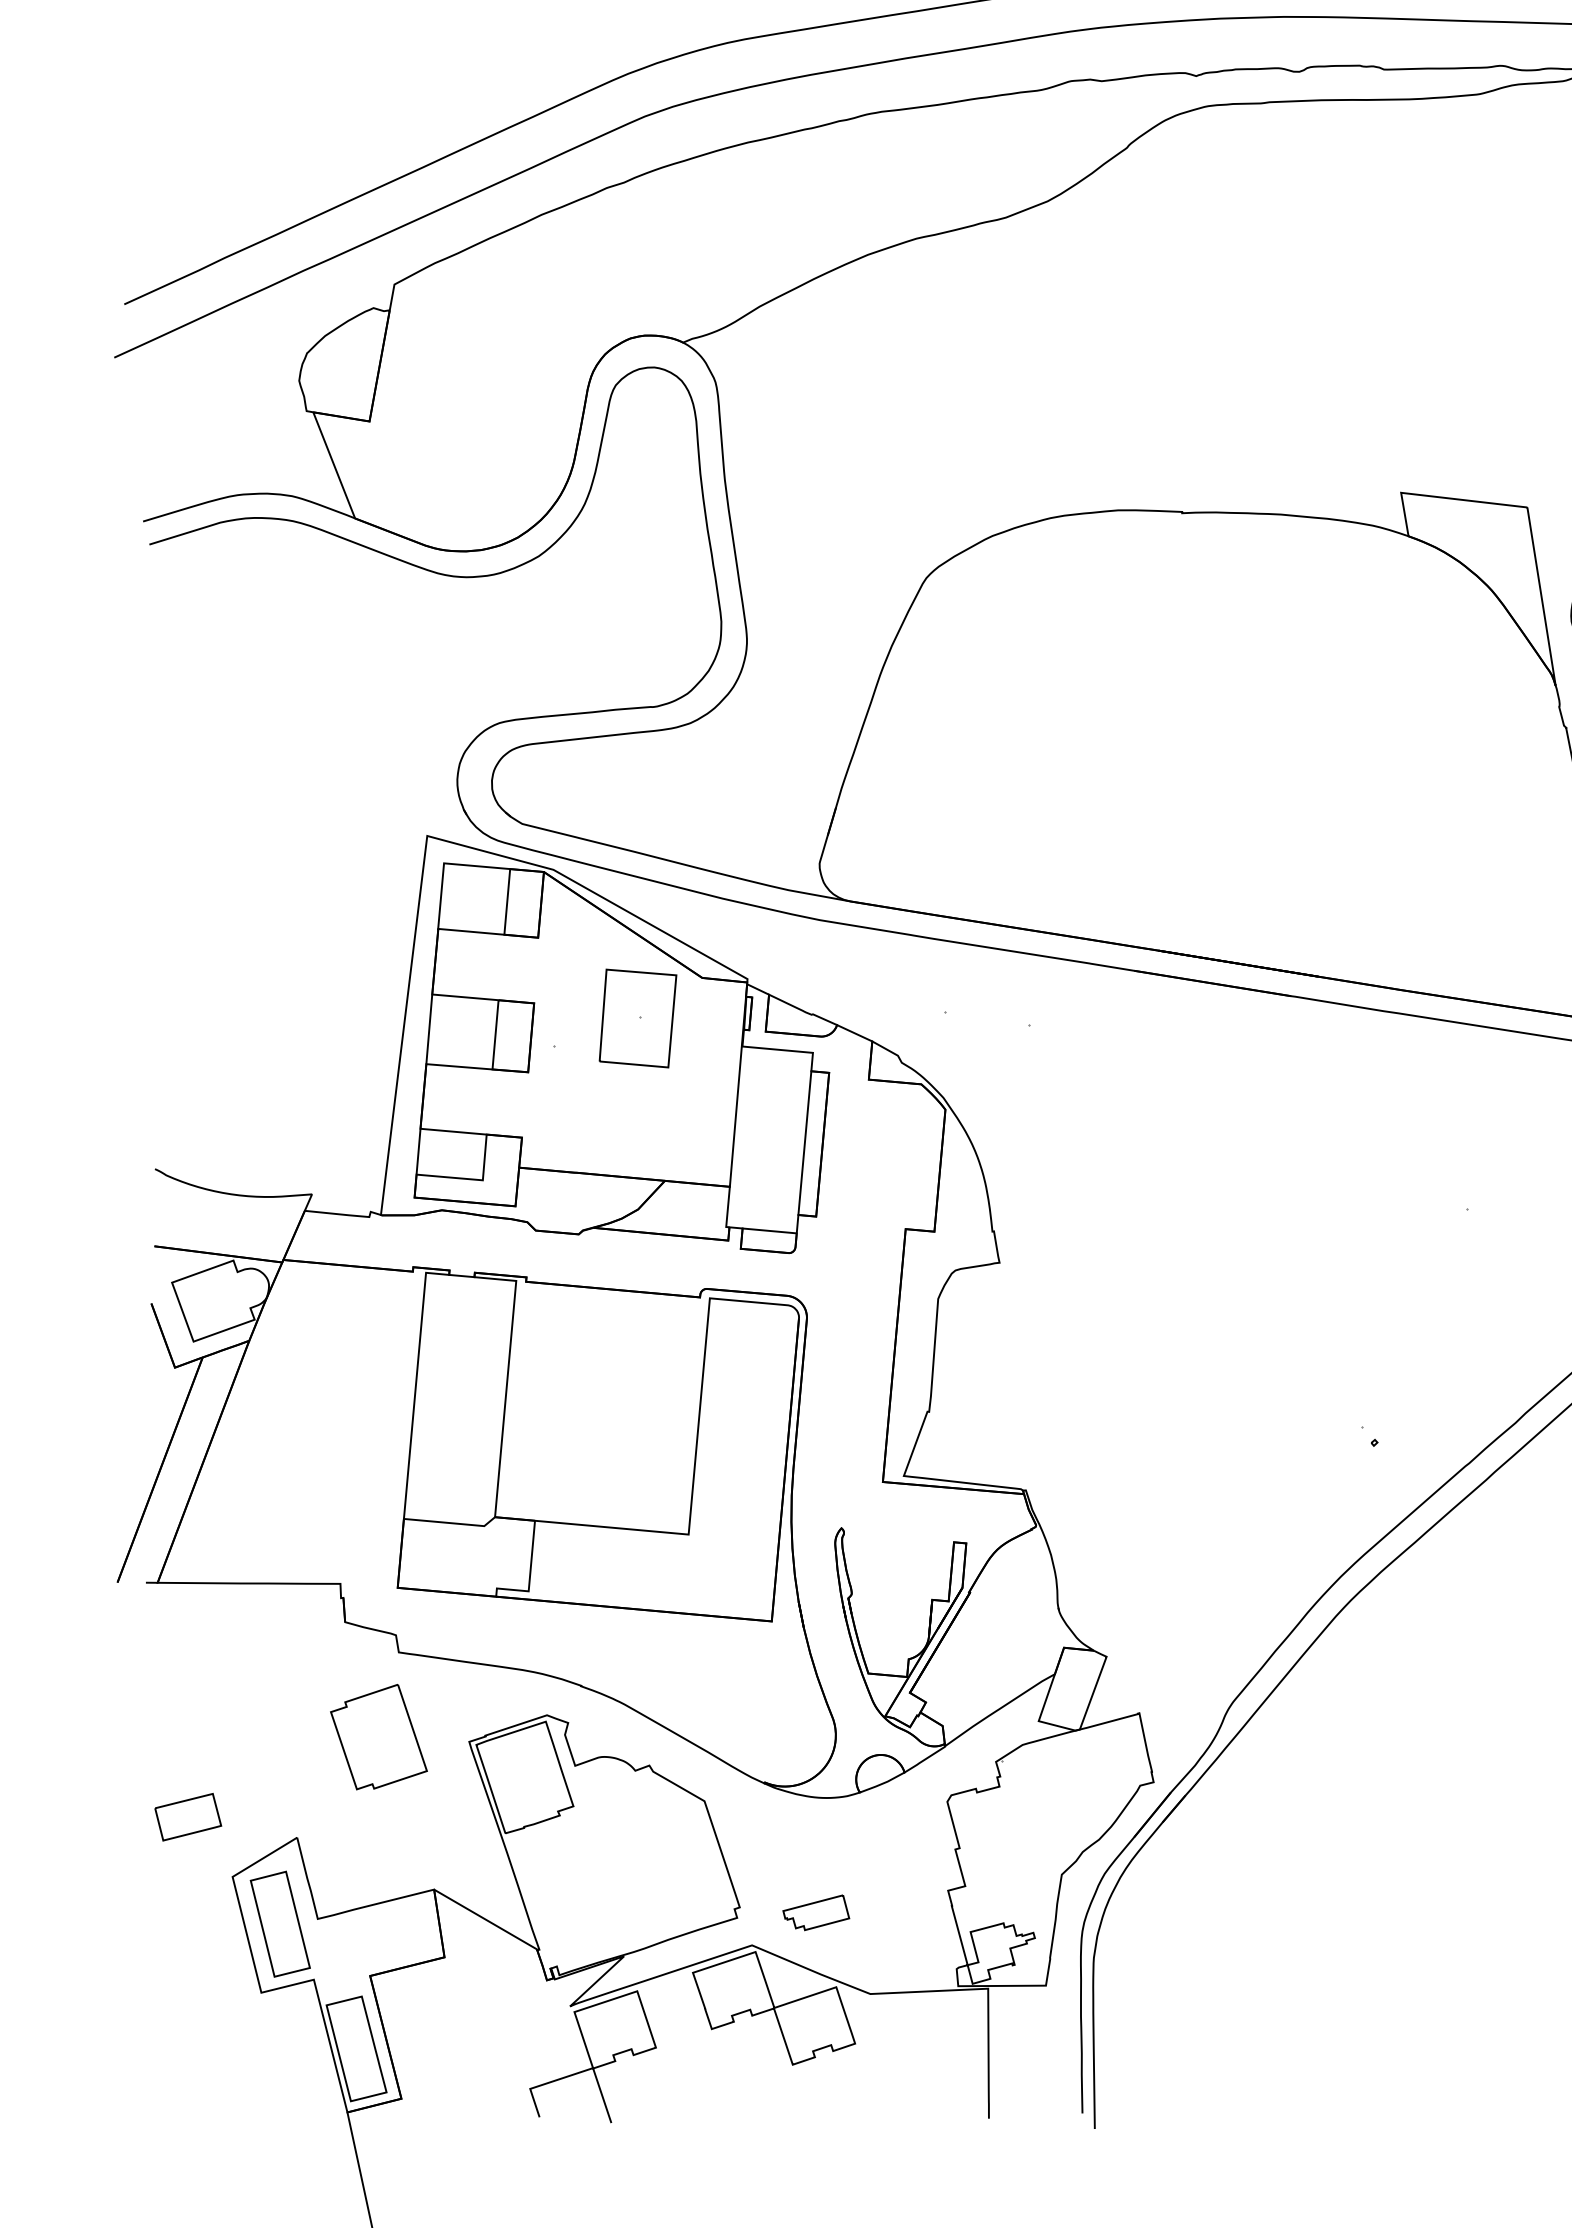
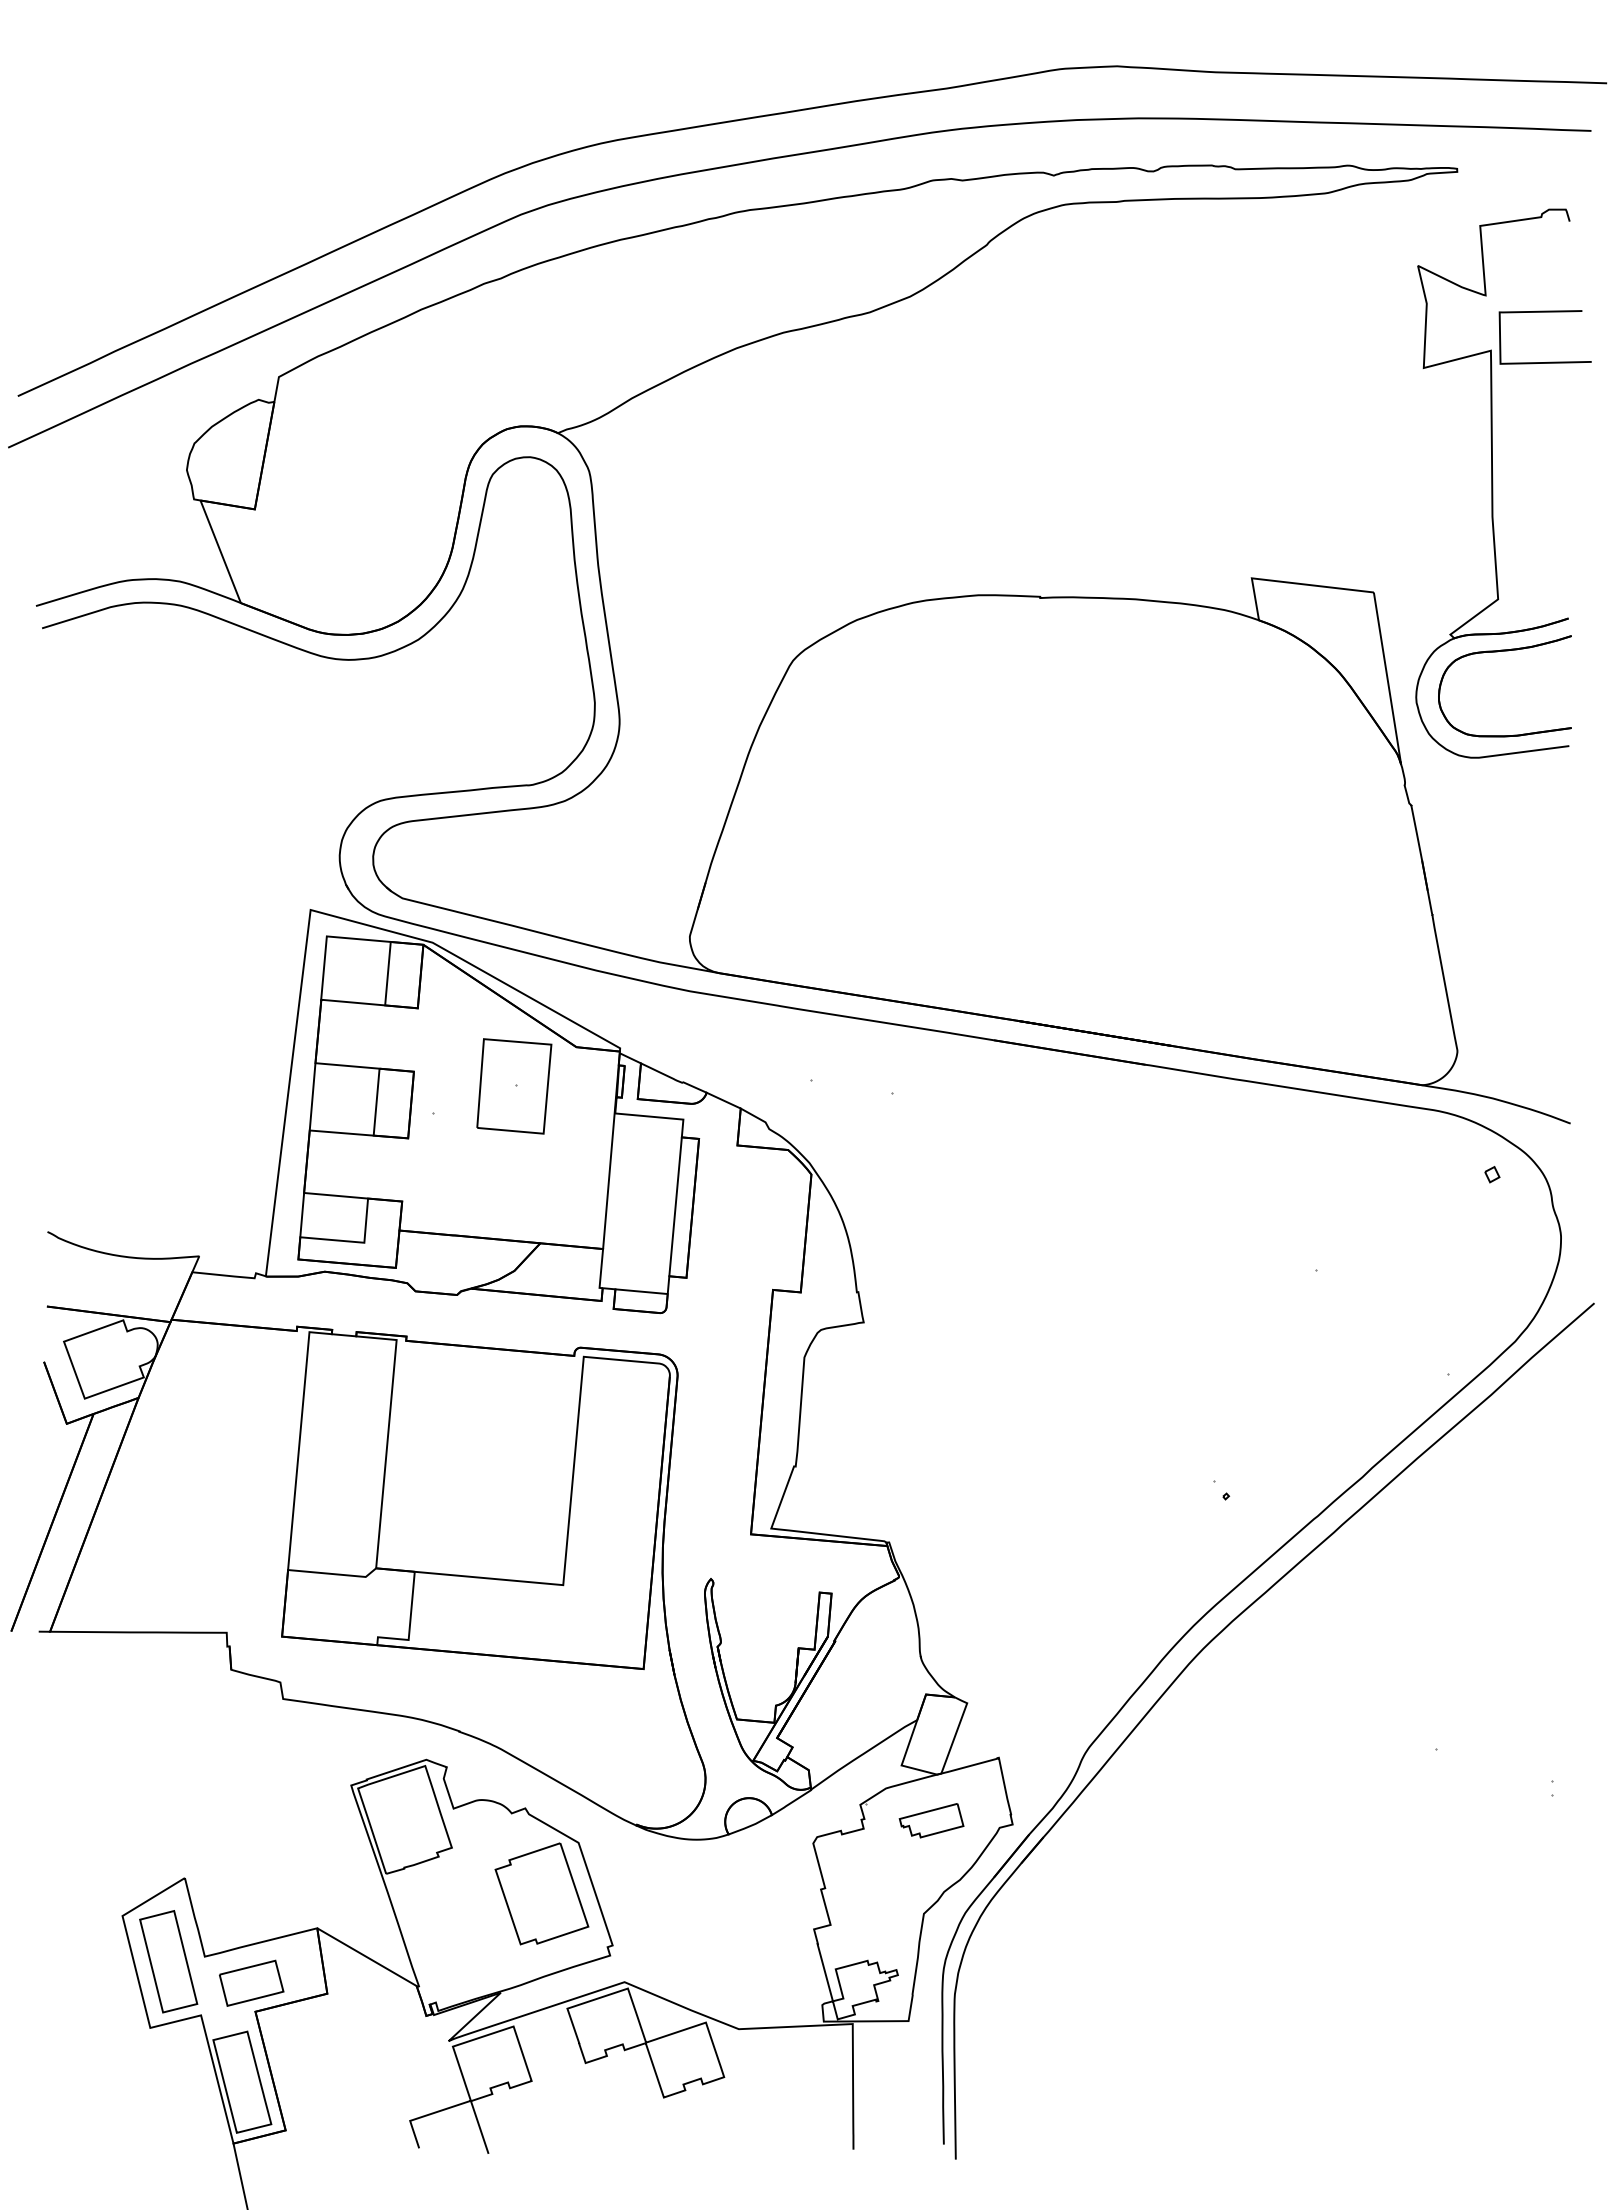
part: (378, 1736) -> (541, 1893), moved
part: (188, 1816) -> (251, 1982), moved
part: (816, 1912) -> (931, 1820), moved

